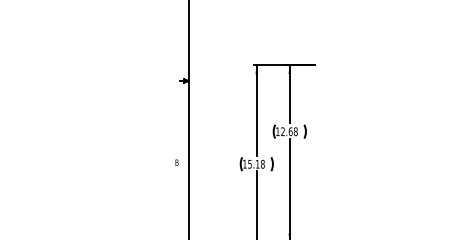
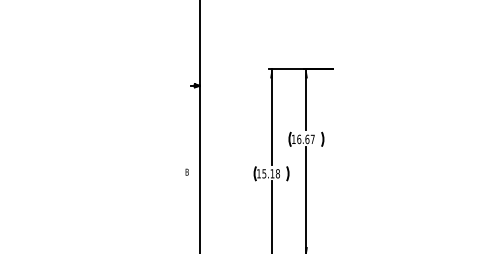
text: (288, 131) -> (305, 139), 12.68 -> 16.67

